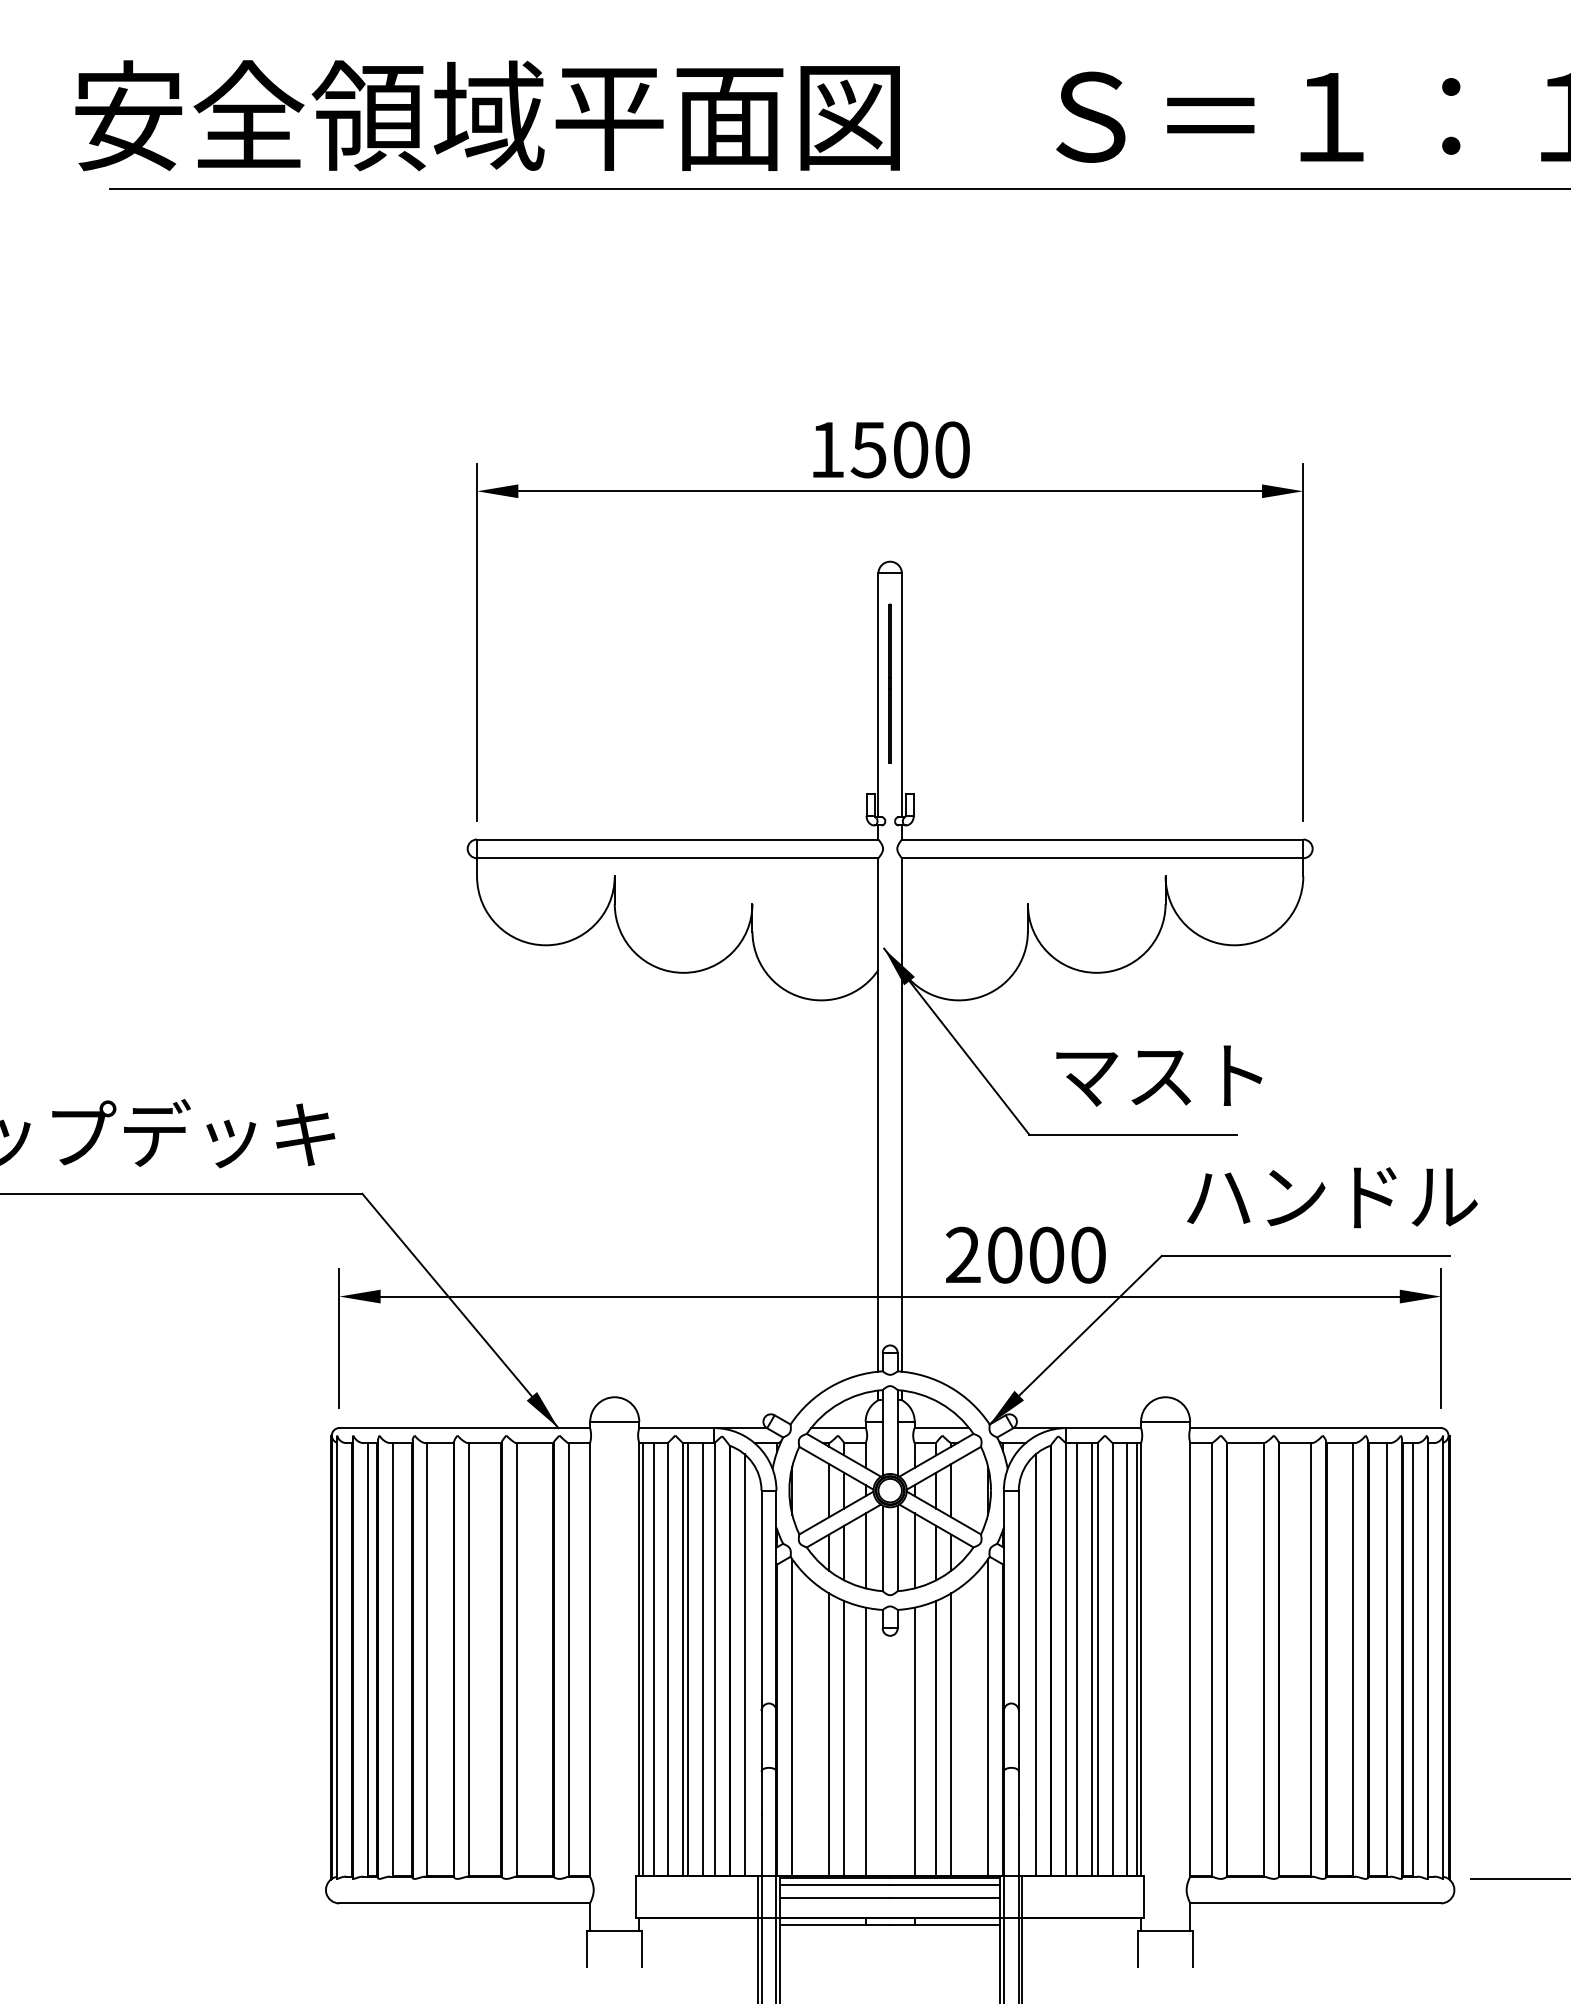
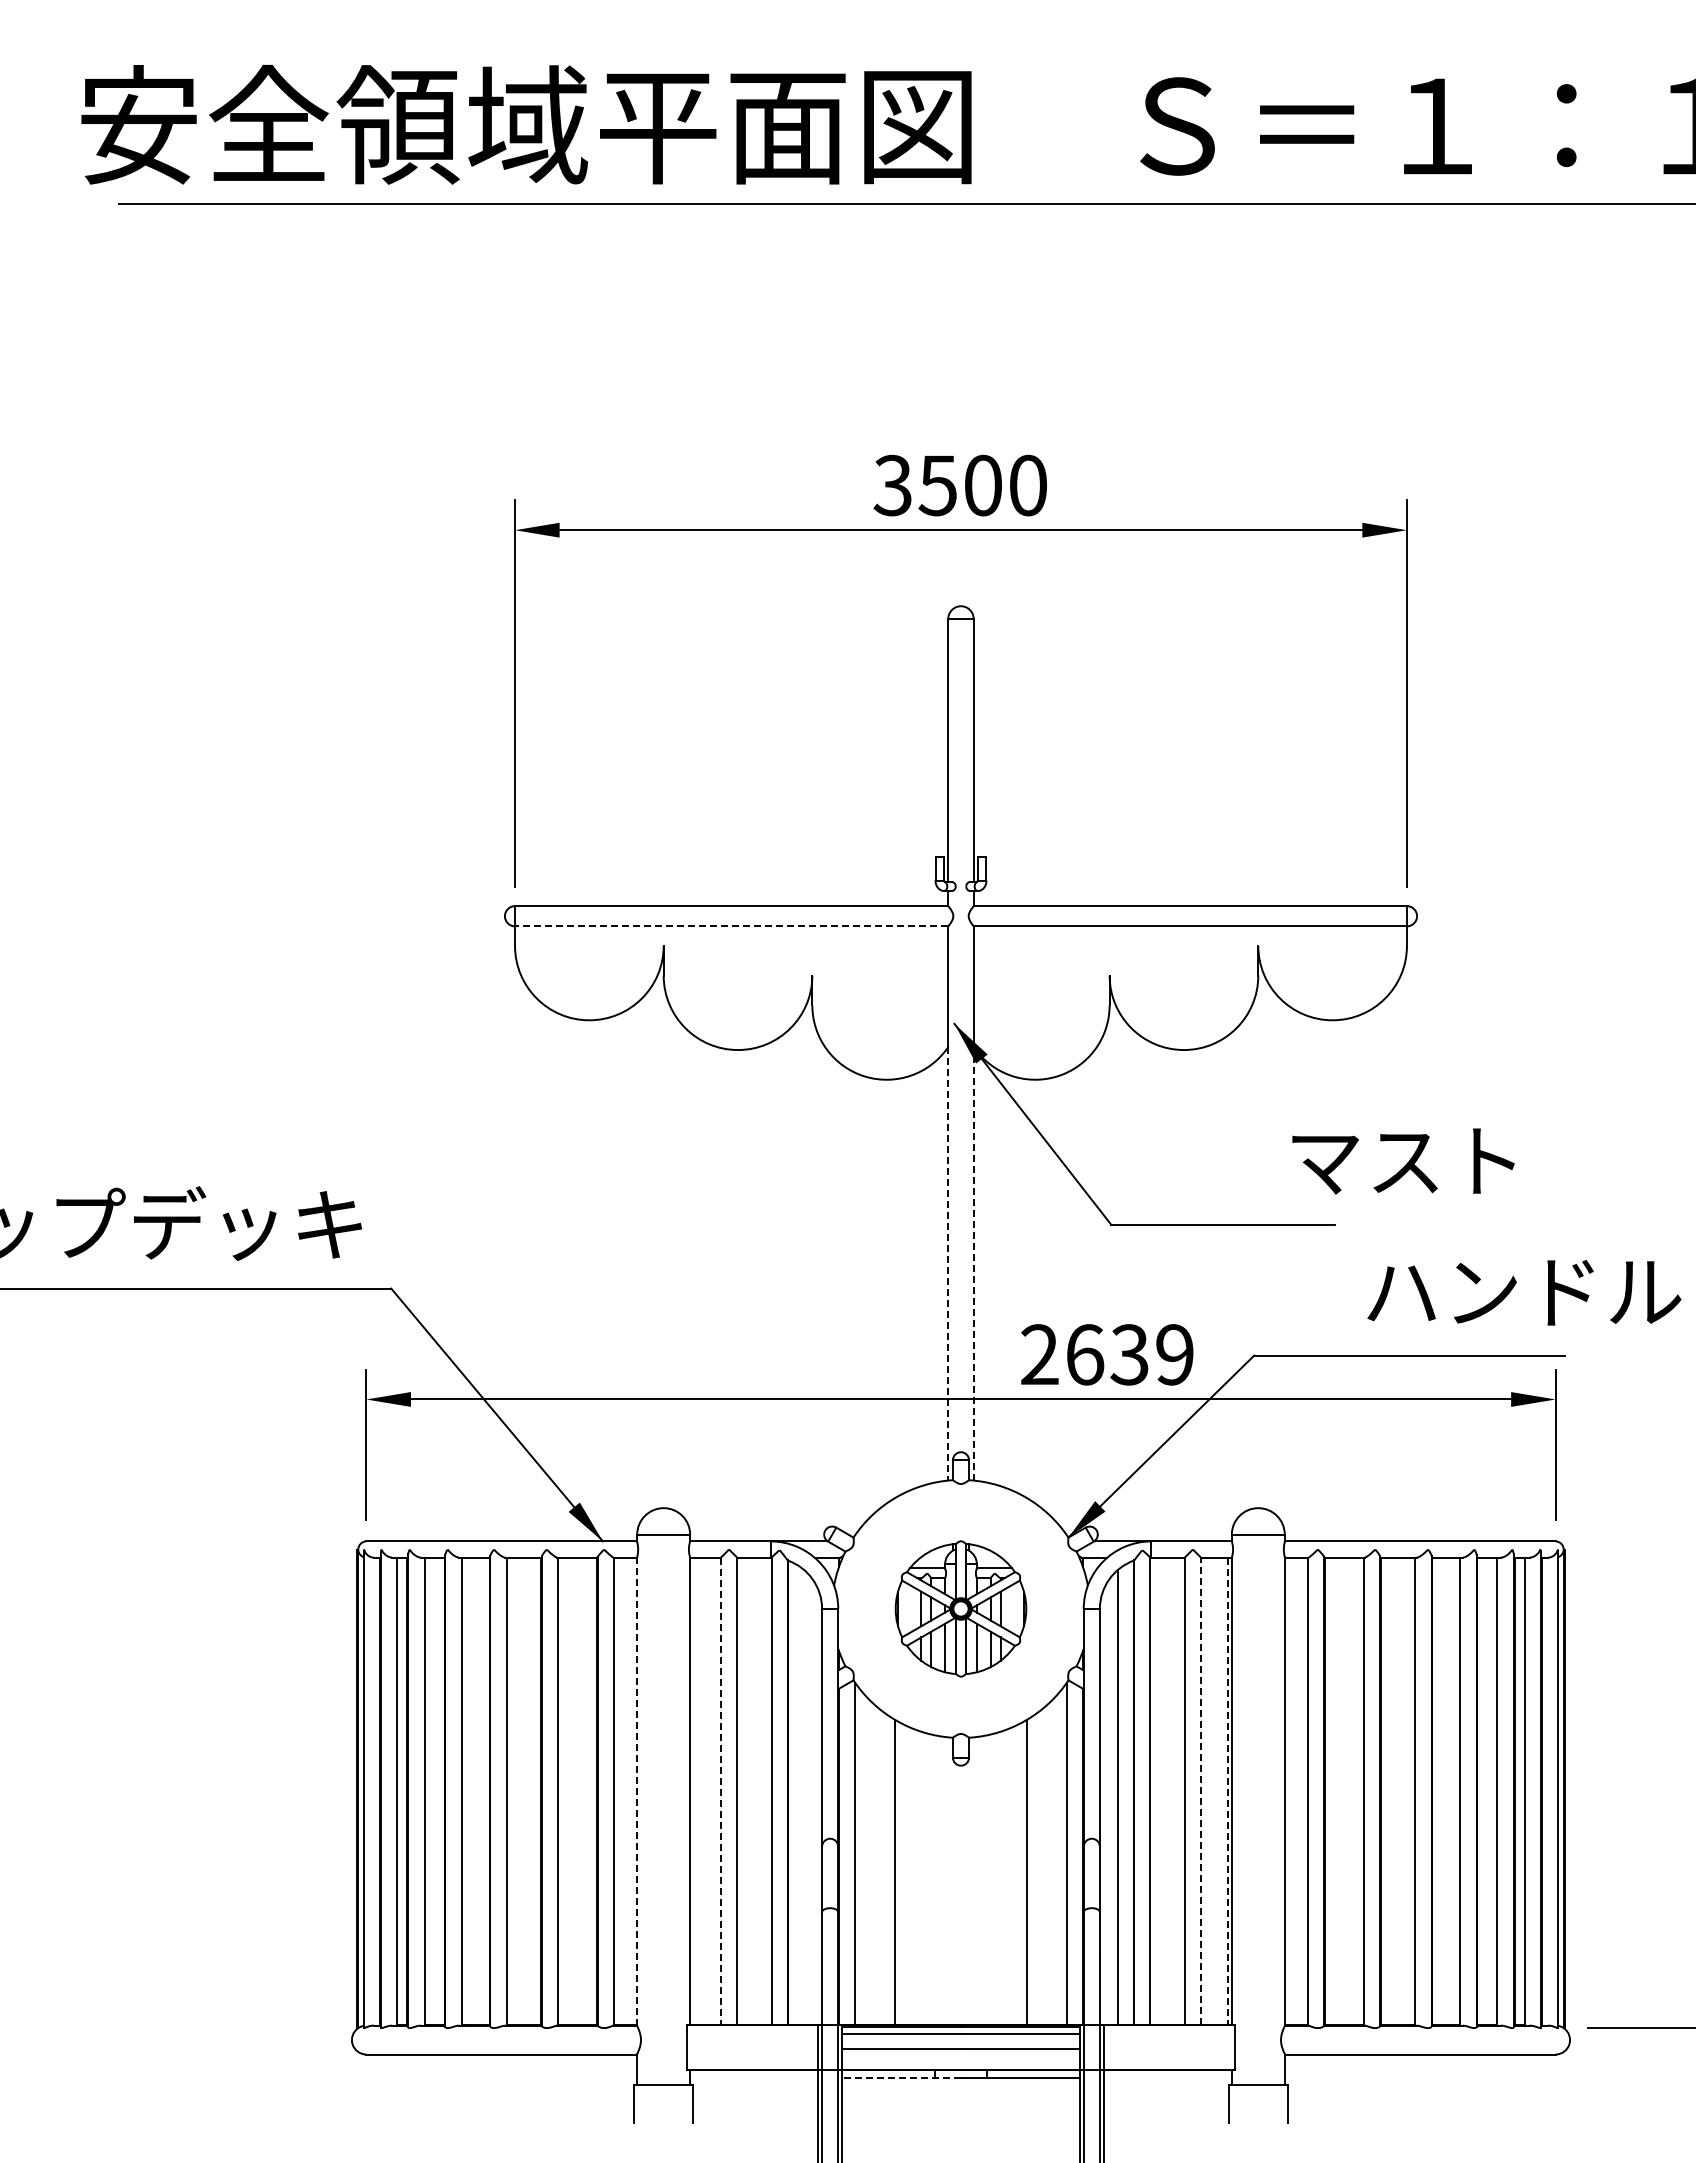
text: (826, 449) -> (892, 485), 1500 -> 3500
line: (889, 683) -> (960, 737), removed
line: (677, 858) -> (731, 926), solid -> dashed
text: (1159, 1076) -> (1403, 1161), moved
line: (878, 1170) -> (948, 1263), solid -> dashed
line: (901, 1170) -> (973, 1263), solid -> dashed
text: (1332, 1197) -> (1524, 1292), moved
text: (1046, 1254) -> (1129, 1354), 2000 -> 2639
part: (889, 1490) -> (960, 1608), size x0.6
line: (643, 1659) -> (694, 1791), removed
line: (653, 1659) -> (705, 1791), removed
line: (668, 1659) -> (721, 1791), solid -> dashed
line: (687, 1659) -> (742, 1791), removed
line: (702, 1659) -> (758, 1791), removed
line: (1077, 1659) -> (1163, 1791), removed
line: (1092, 1659) -> (1179, 1791), removed
line: (1112, 1659) -> (1200, 1791), solid -> dashed
line: (1126, 1659) -> (1216, 1791), removed
line: (1137, 1659) -> (1227, 1791), solid -> dashed
line: (590, 1660) -> (637, 1792), solid -> dashed
line: (744, 1665) -> (803, 1797), removed
line: (844, 1738) -> (911, 1876), removed
line: (936, 1738) -> (1010, 1876), removed
line: (865, 1742) -> (934, 1880), removed
line: (914, 1742) -> (987, 1880), removed
line: (835, 1925) -> (901, 2078), solid -> dashed

